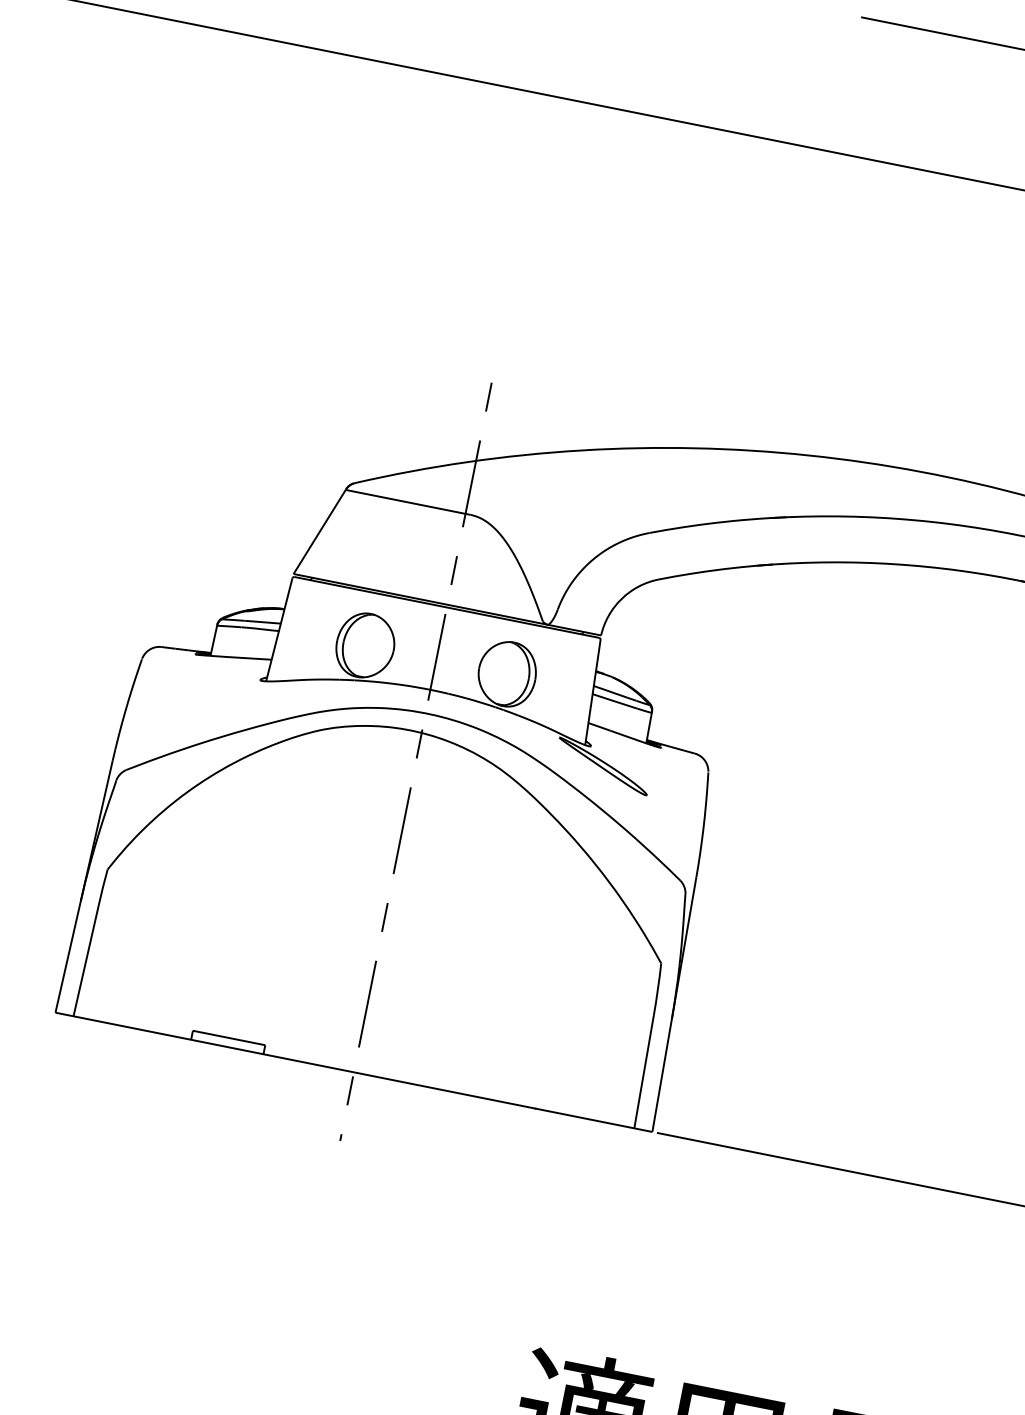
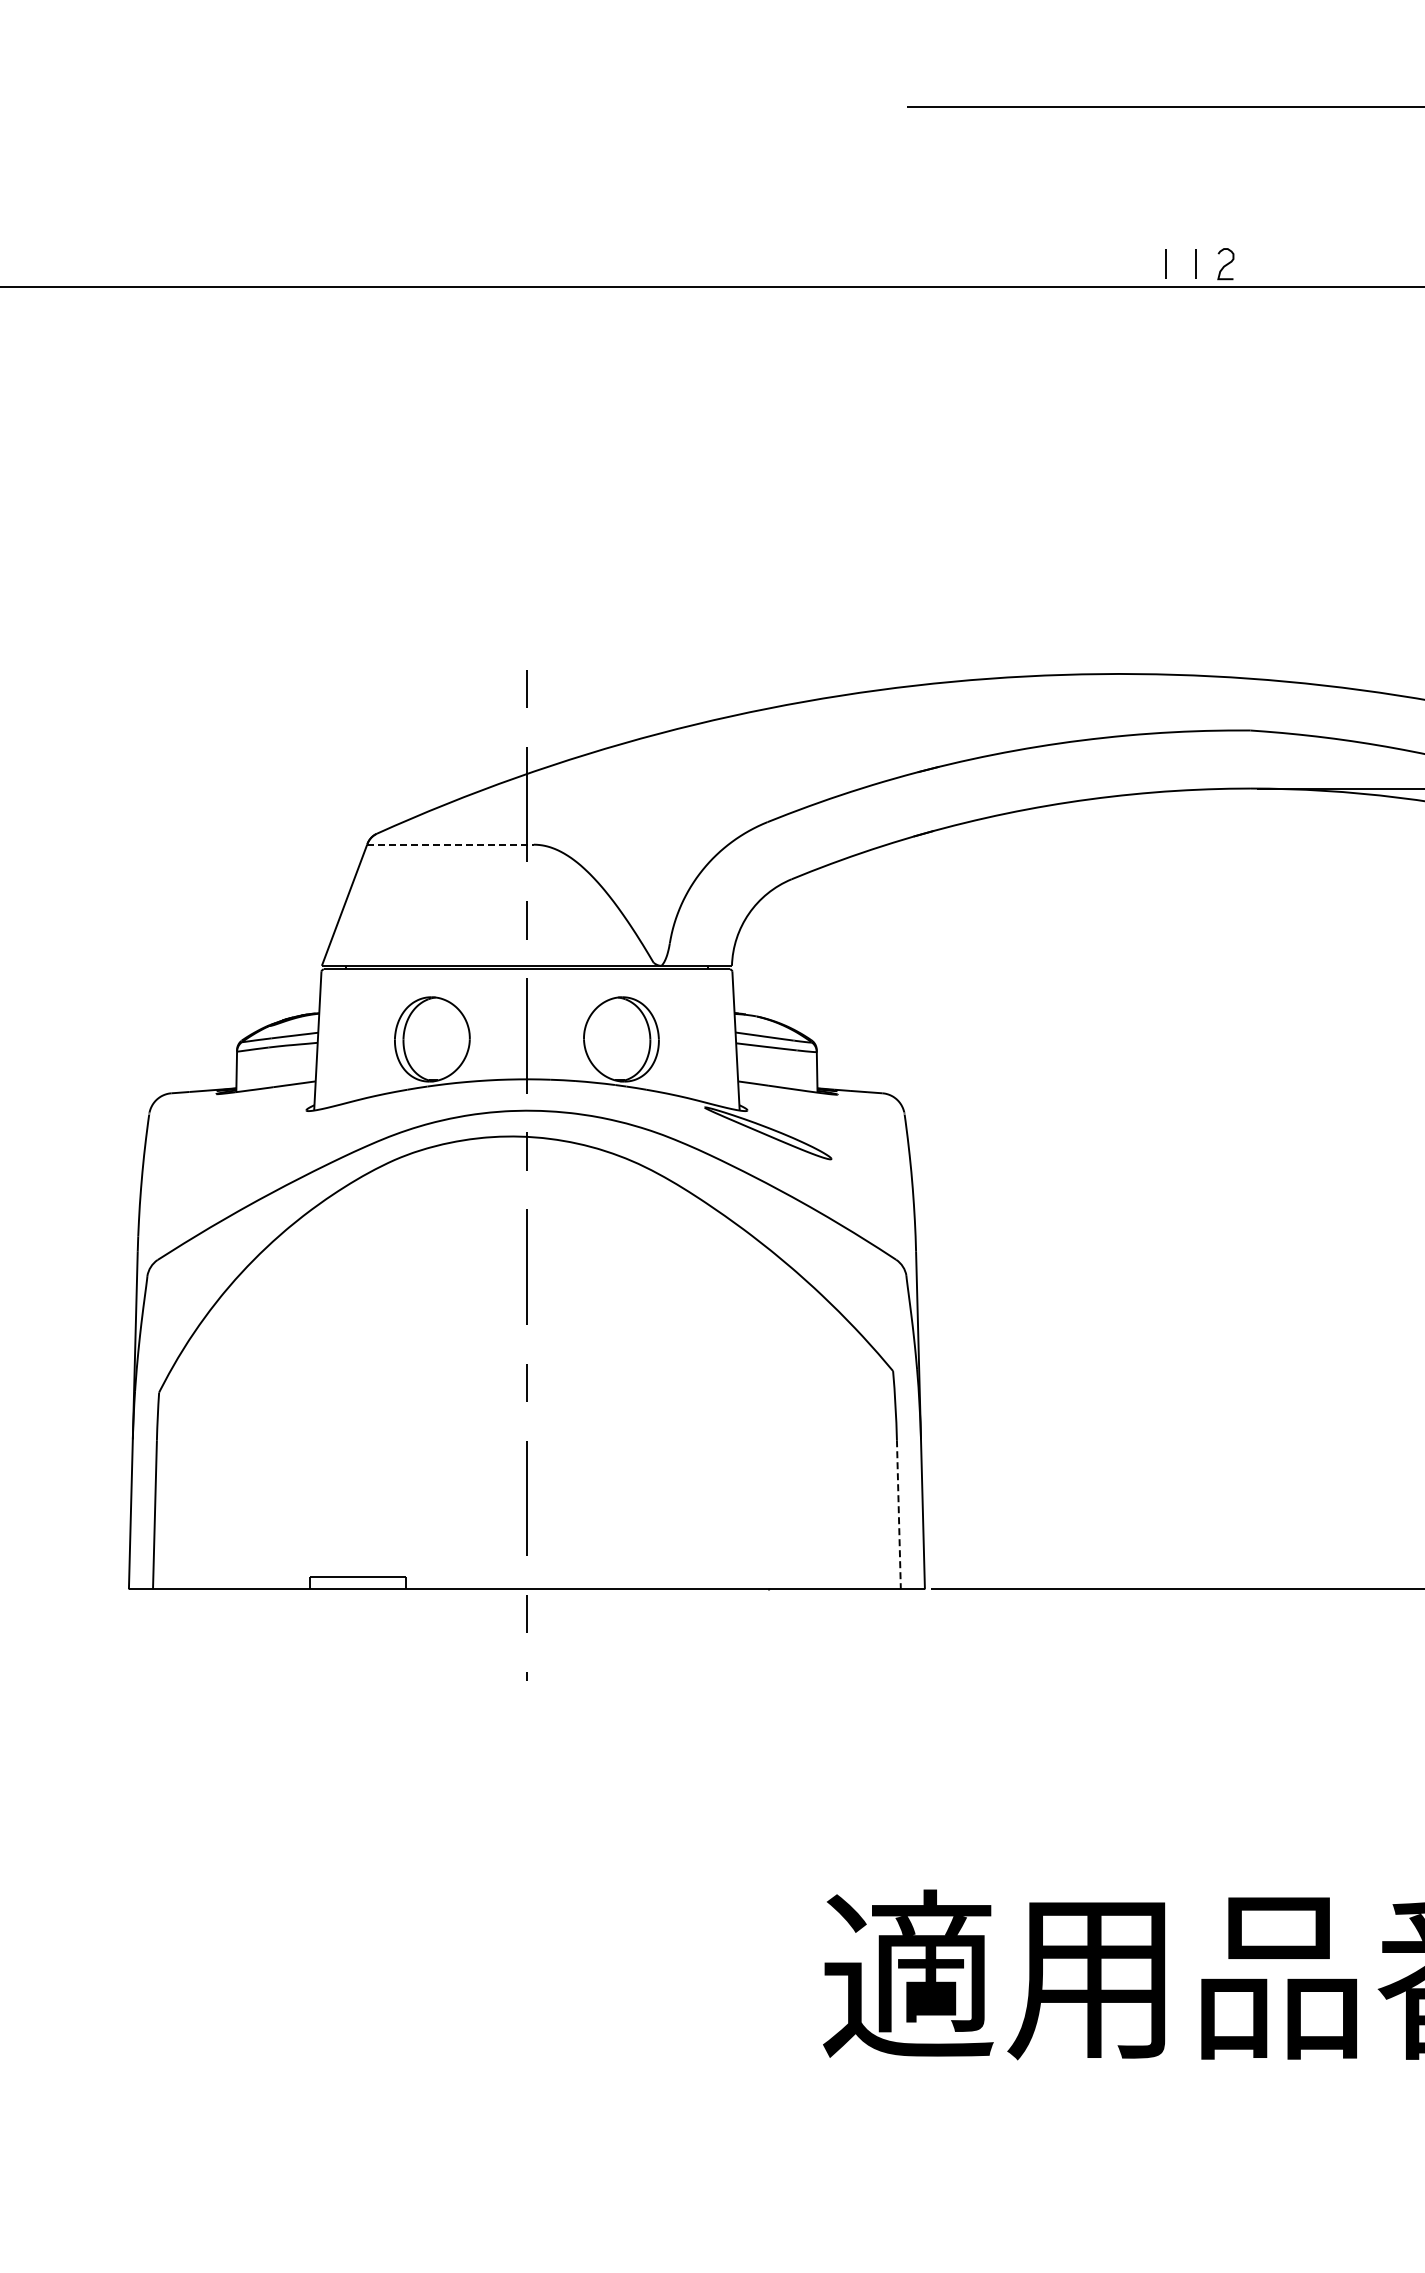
line: (409, 502) -> (451, 844), solid -> dashed
line: (643, 1071) -> (898, 1514), solid -> dashed

